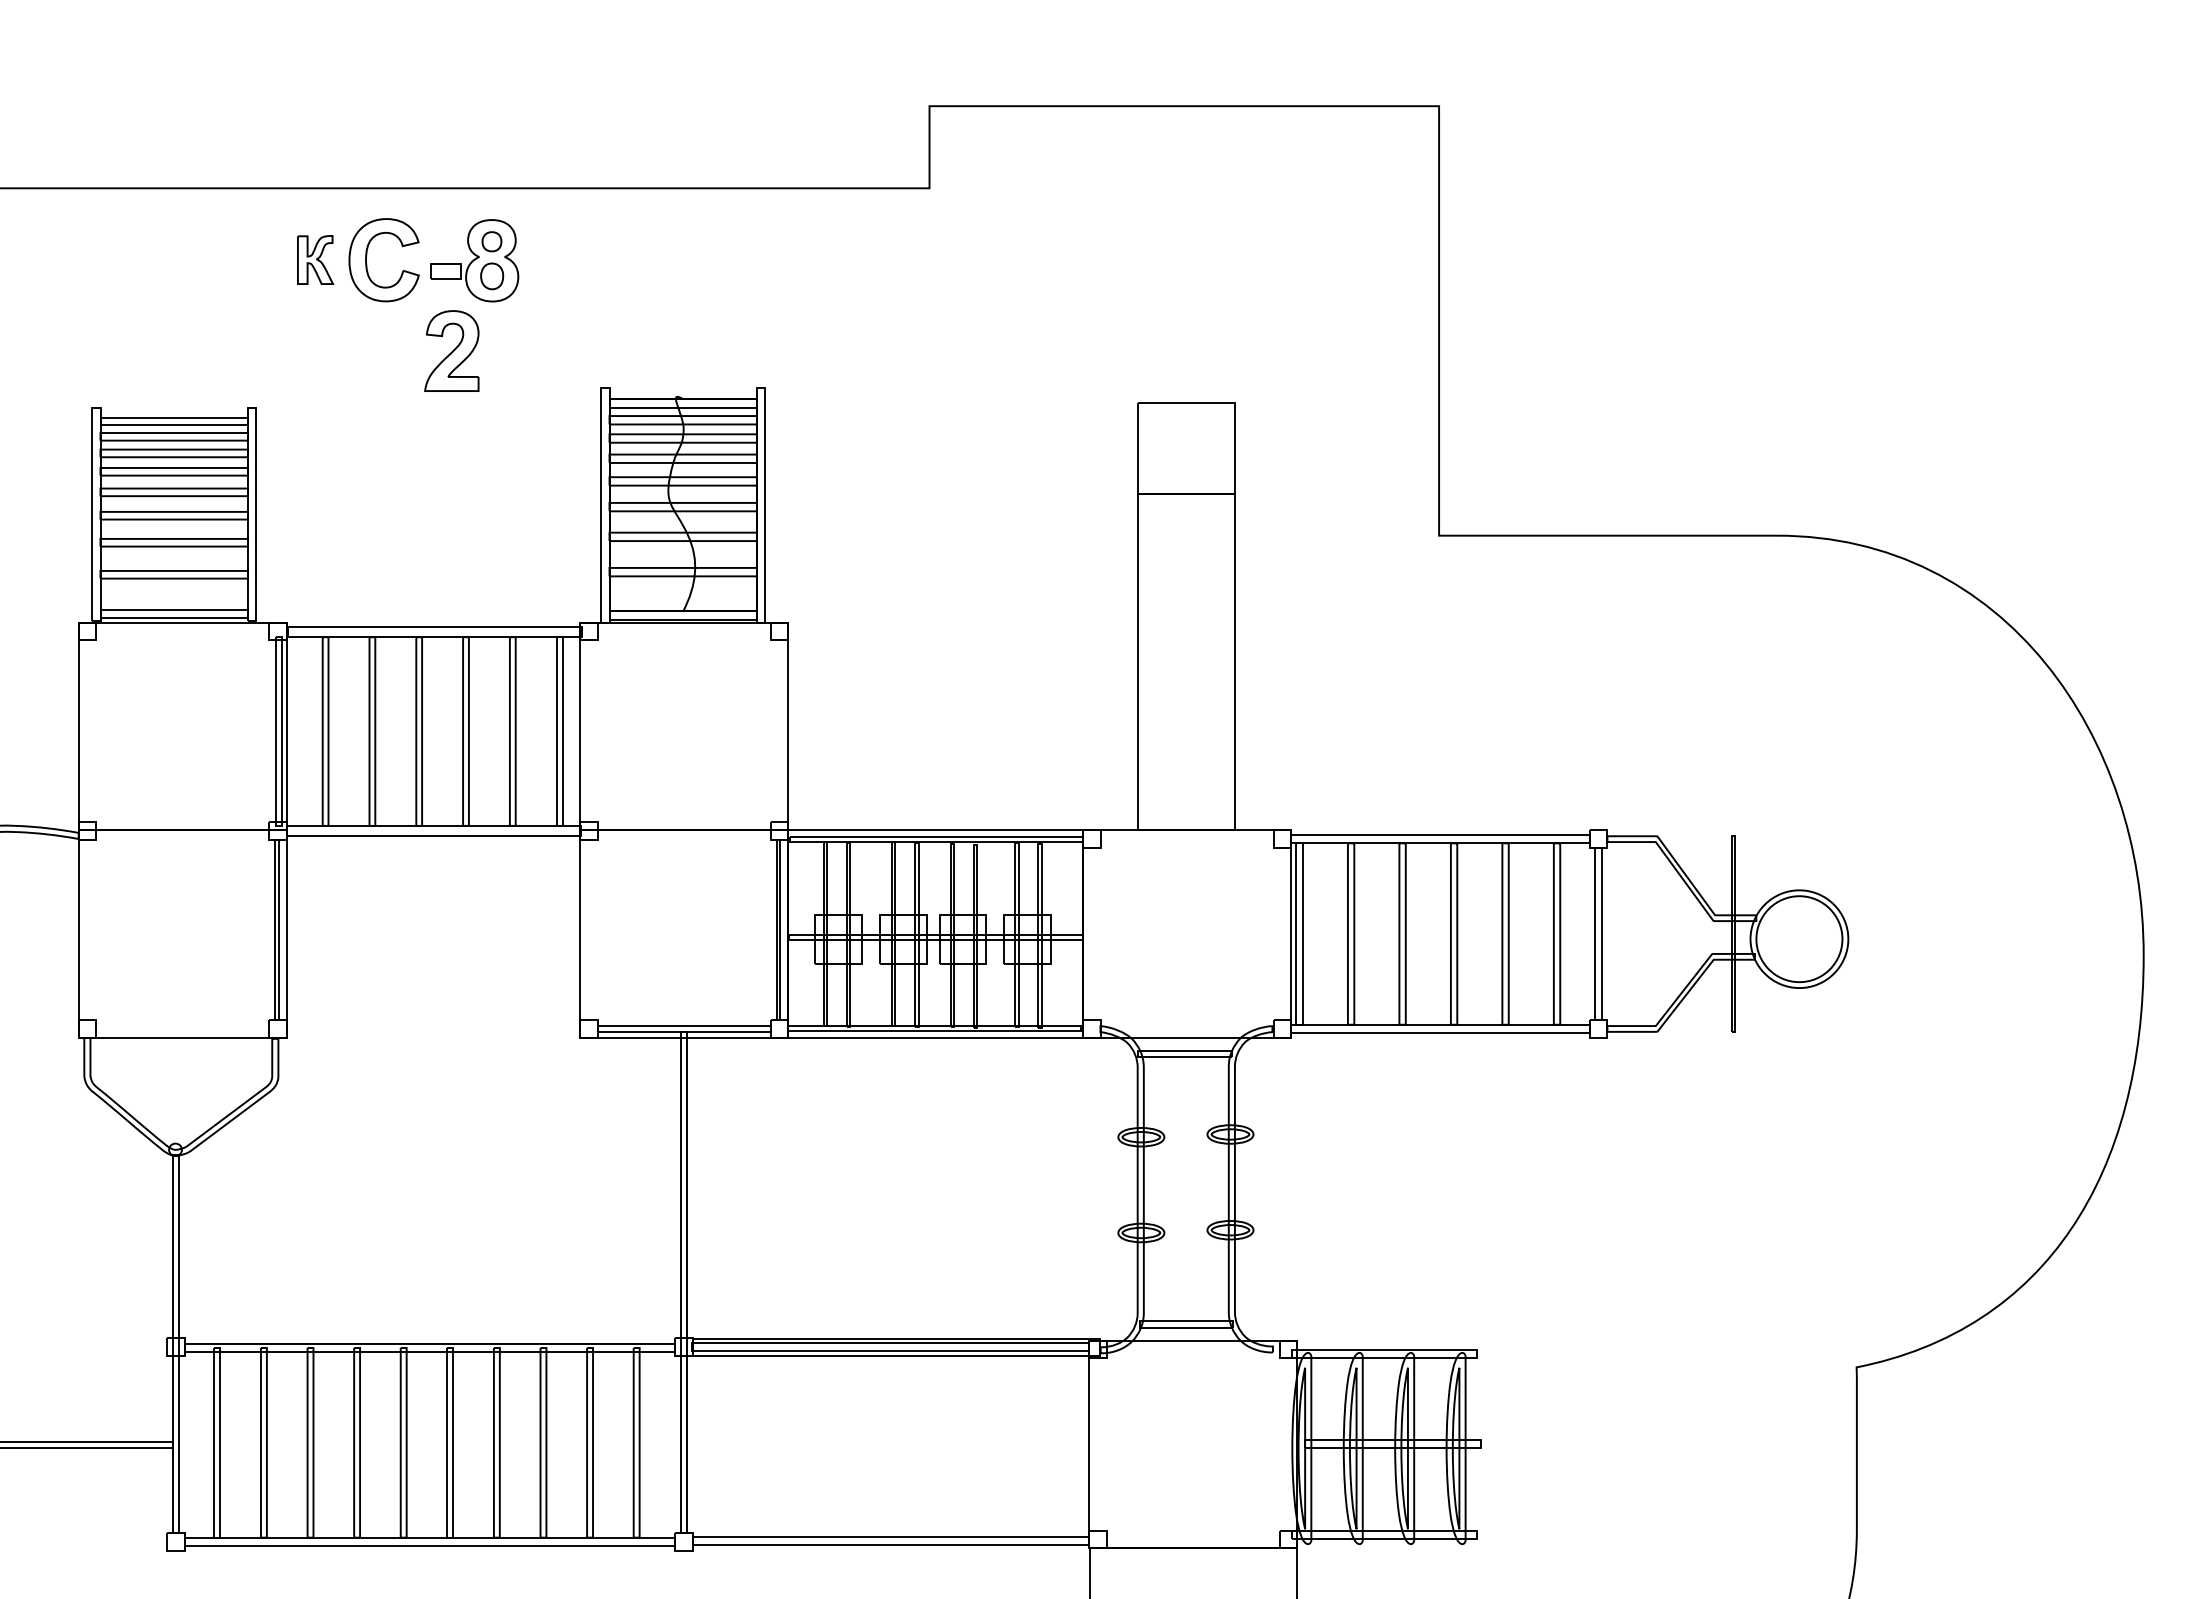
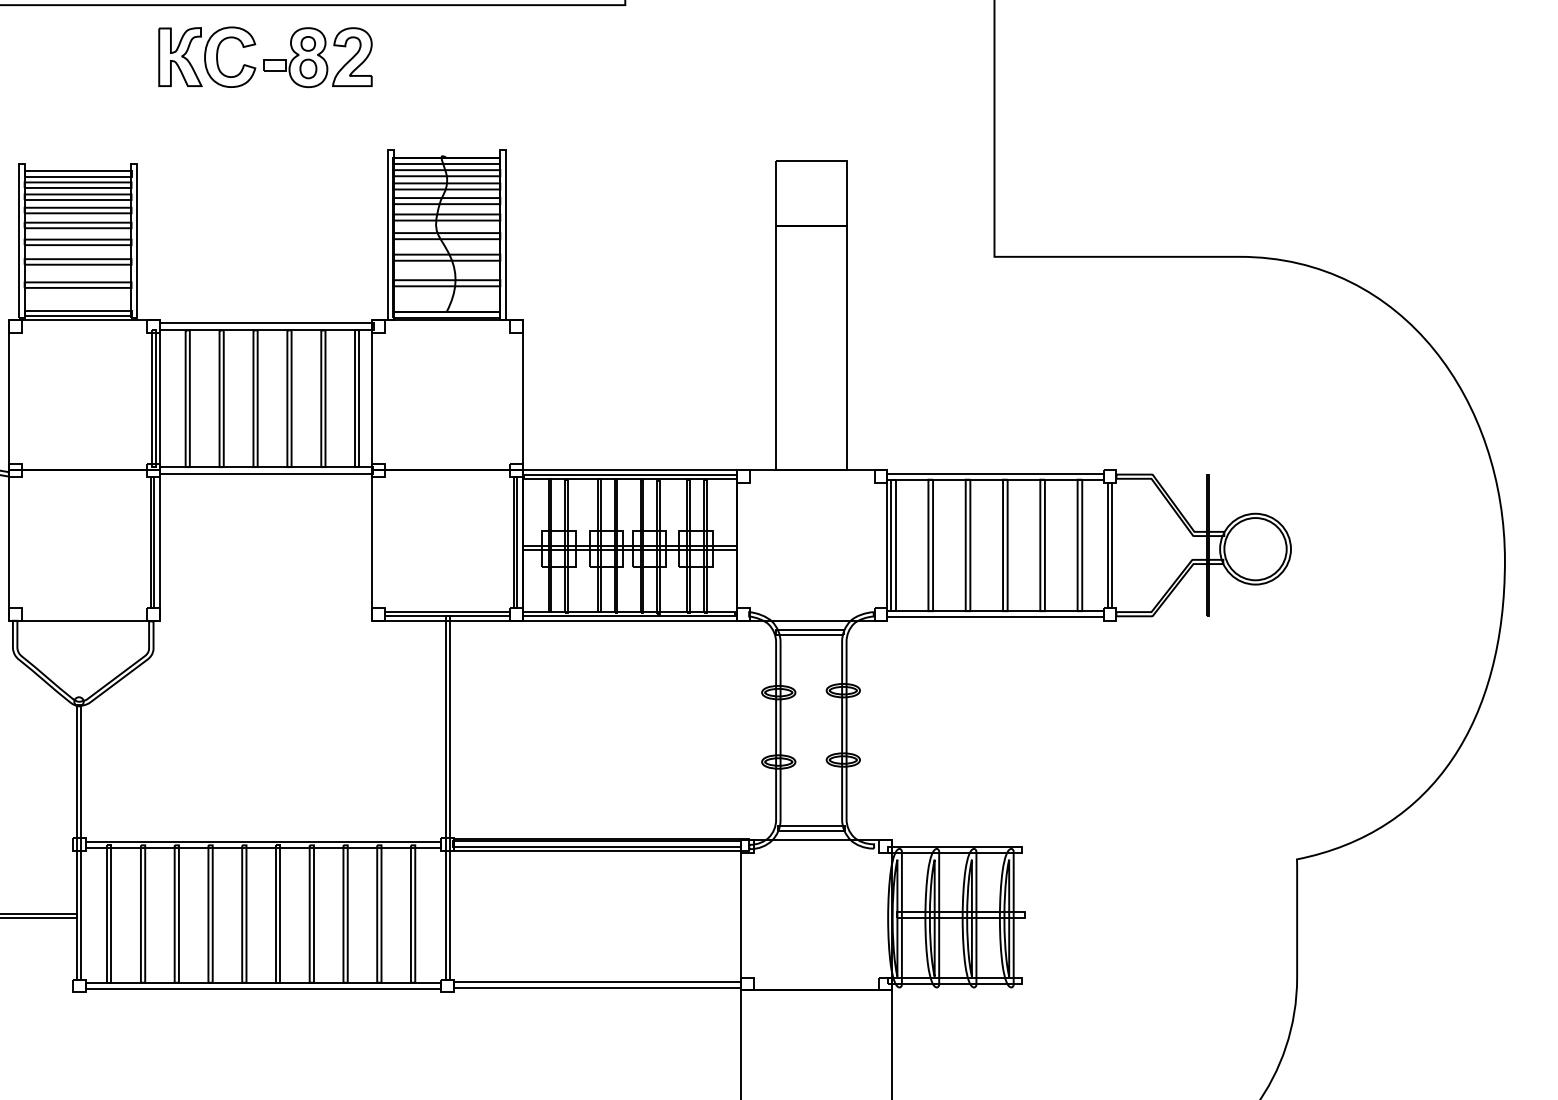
part: (315, 259) -> (180, 56), size x1.67
part: (451, 350) -> (352, 56), moved

